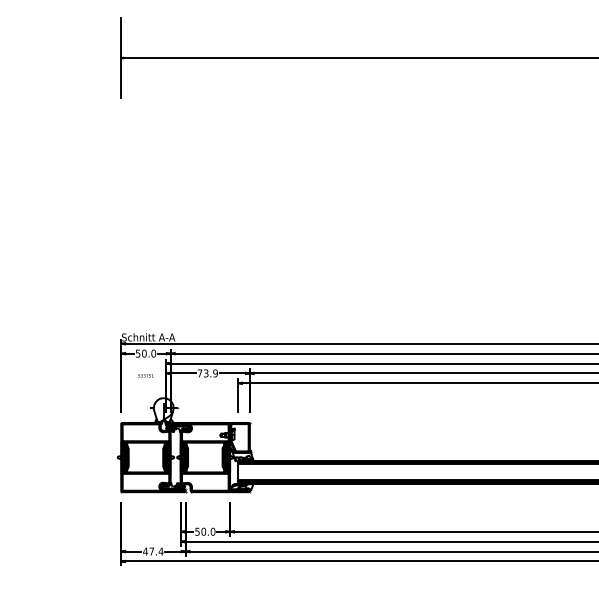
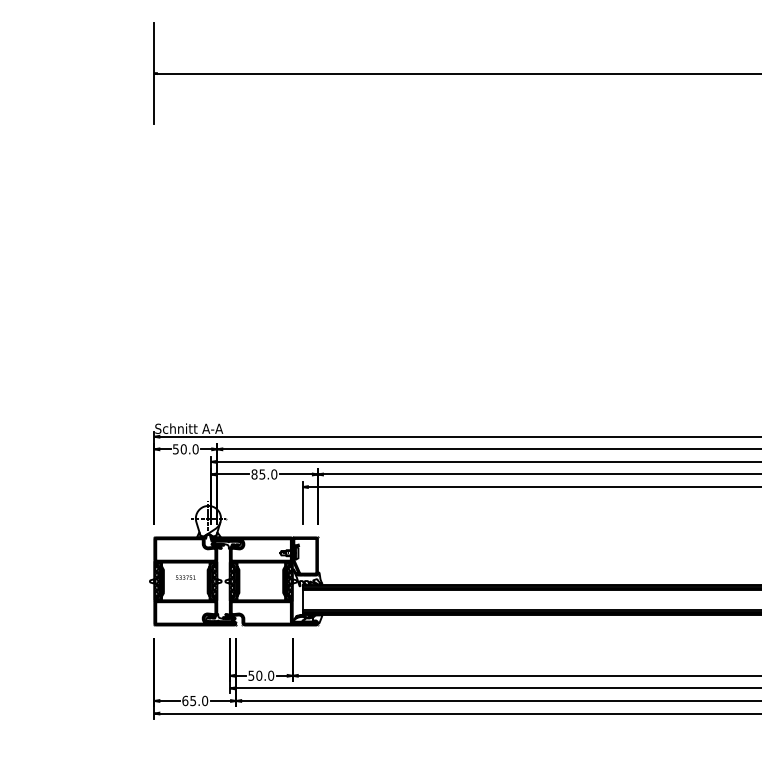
text: (207, 373) -> (264, 474), 73.9 -> 85.0
text: (145, 375) -> (185, 577), moved
text: (153, 551) -> (195, 700), 47.4 -> 65.0

